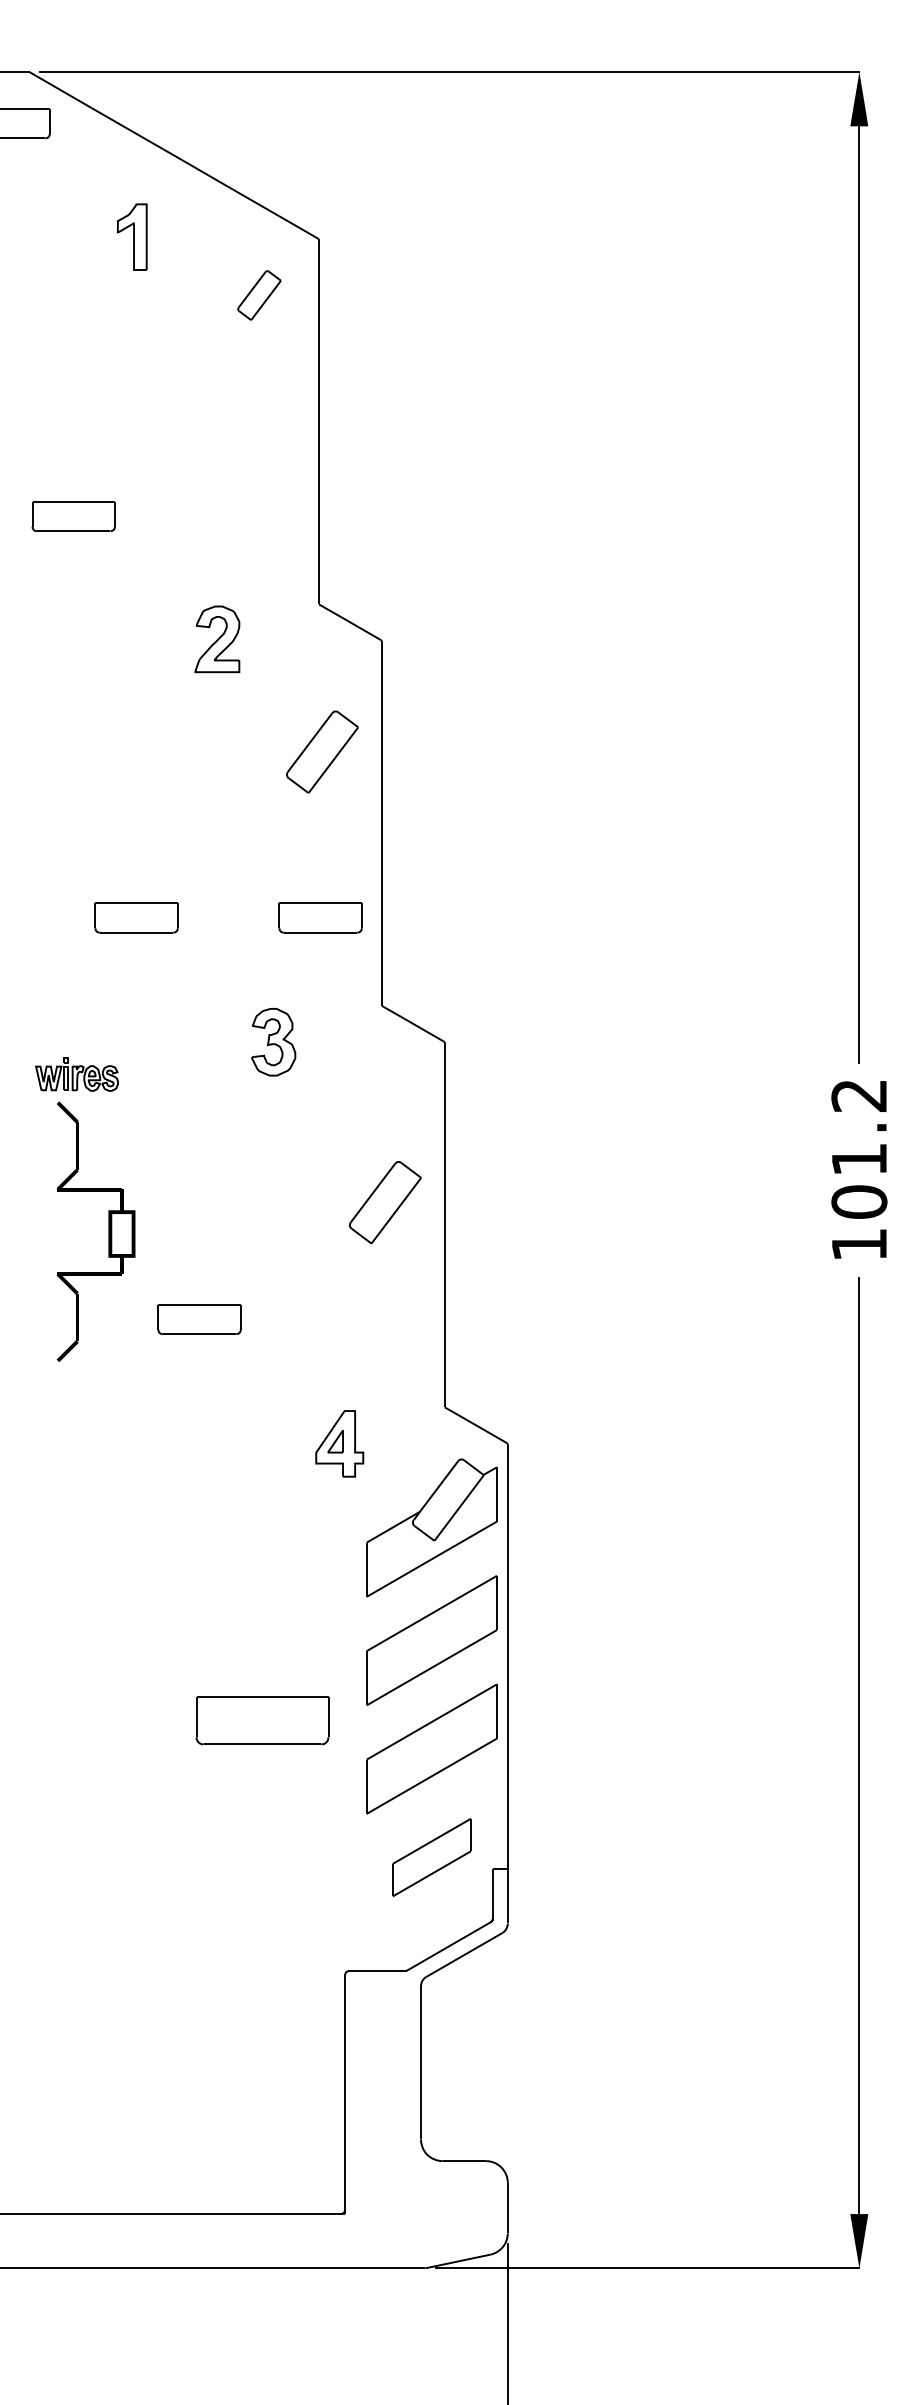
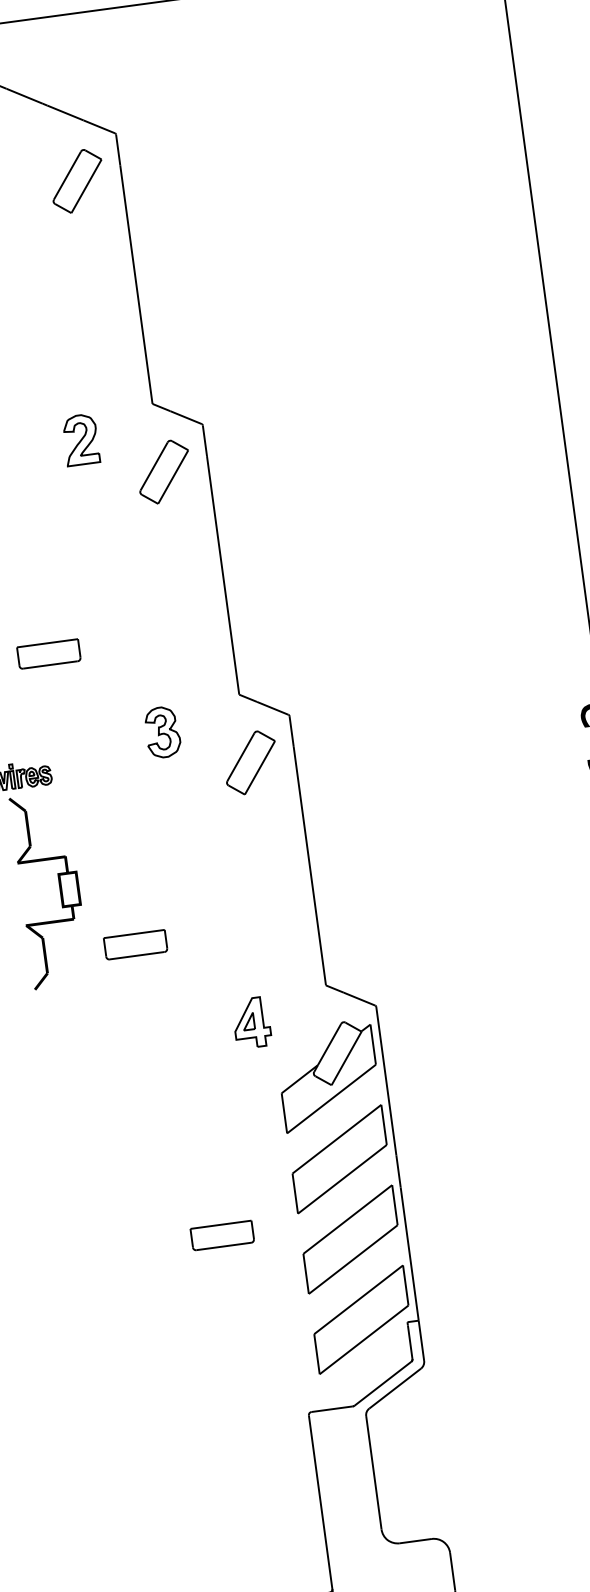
part: (259, 295) -> (77, 181), size x1.67
part: (322, 751) -> (164, 471), moved
part: (320, 917) -> (184, 635), removed
part: (385, 1202) -> (251, 762), moved
part: (262, 1720) -> (222, 1235), size x0.62
part: (431, 1857) -> (361, 1319), size x1.67

